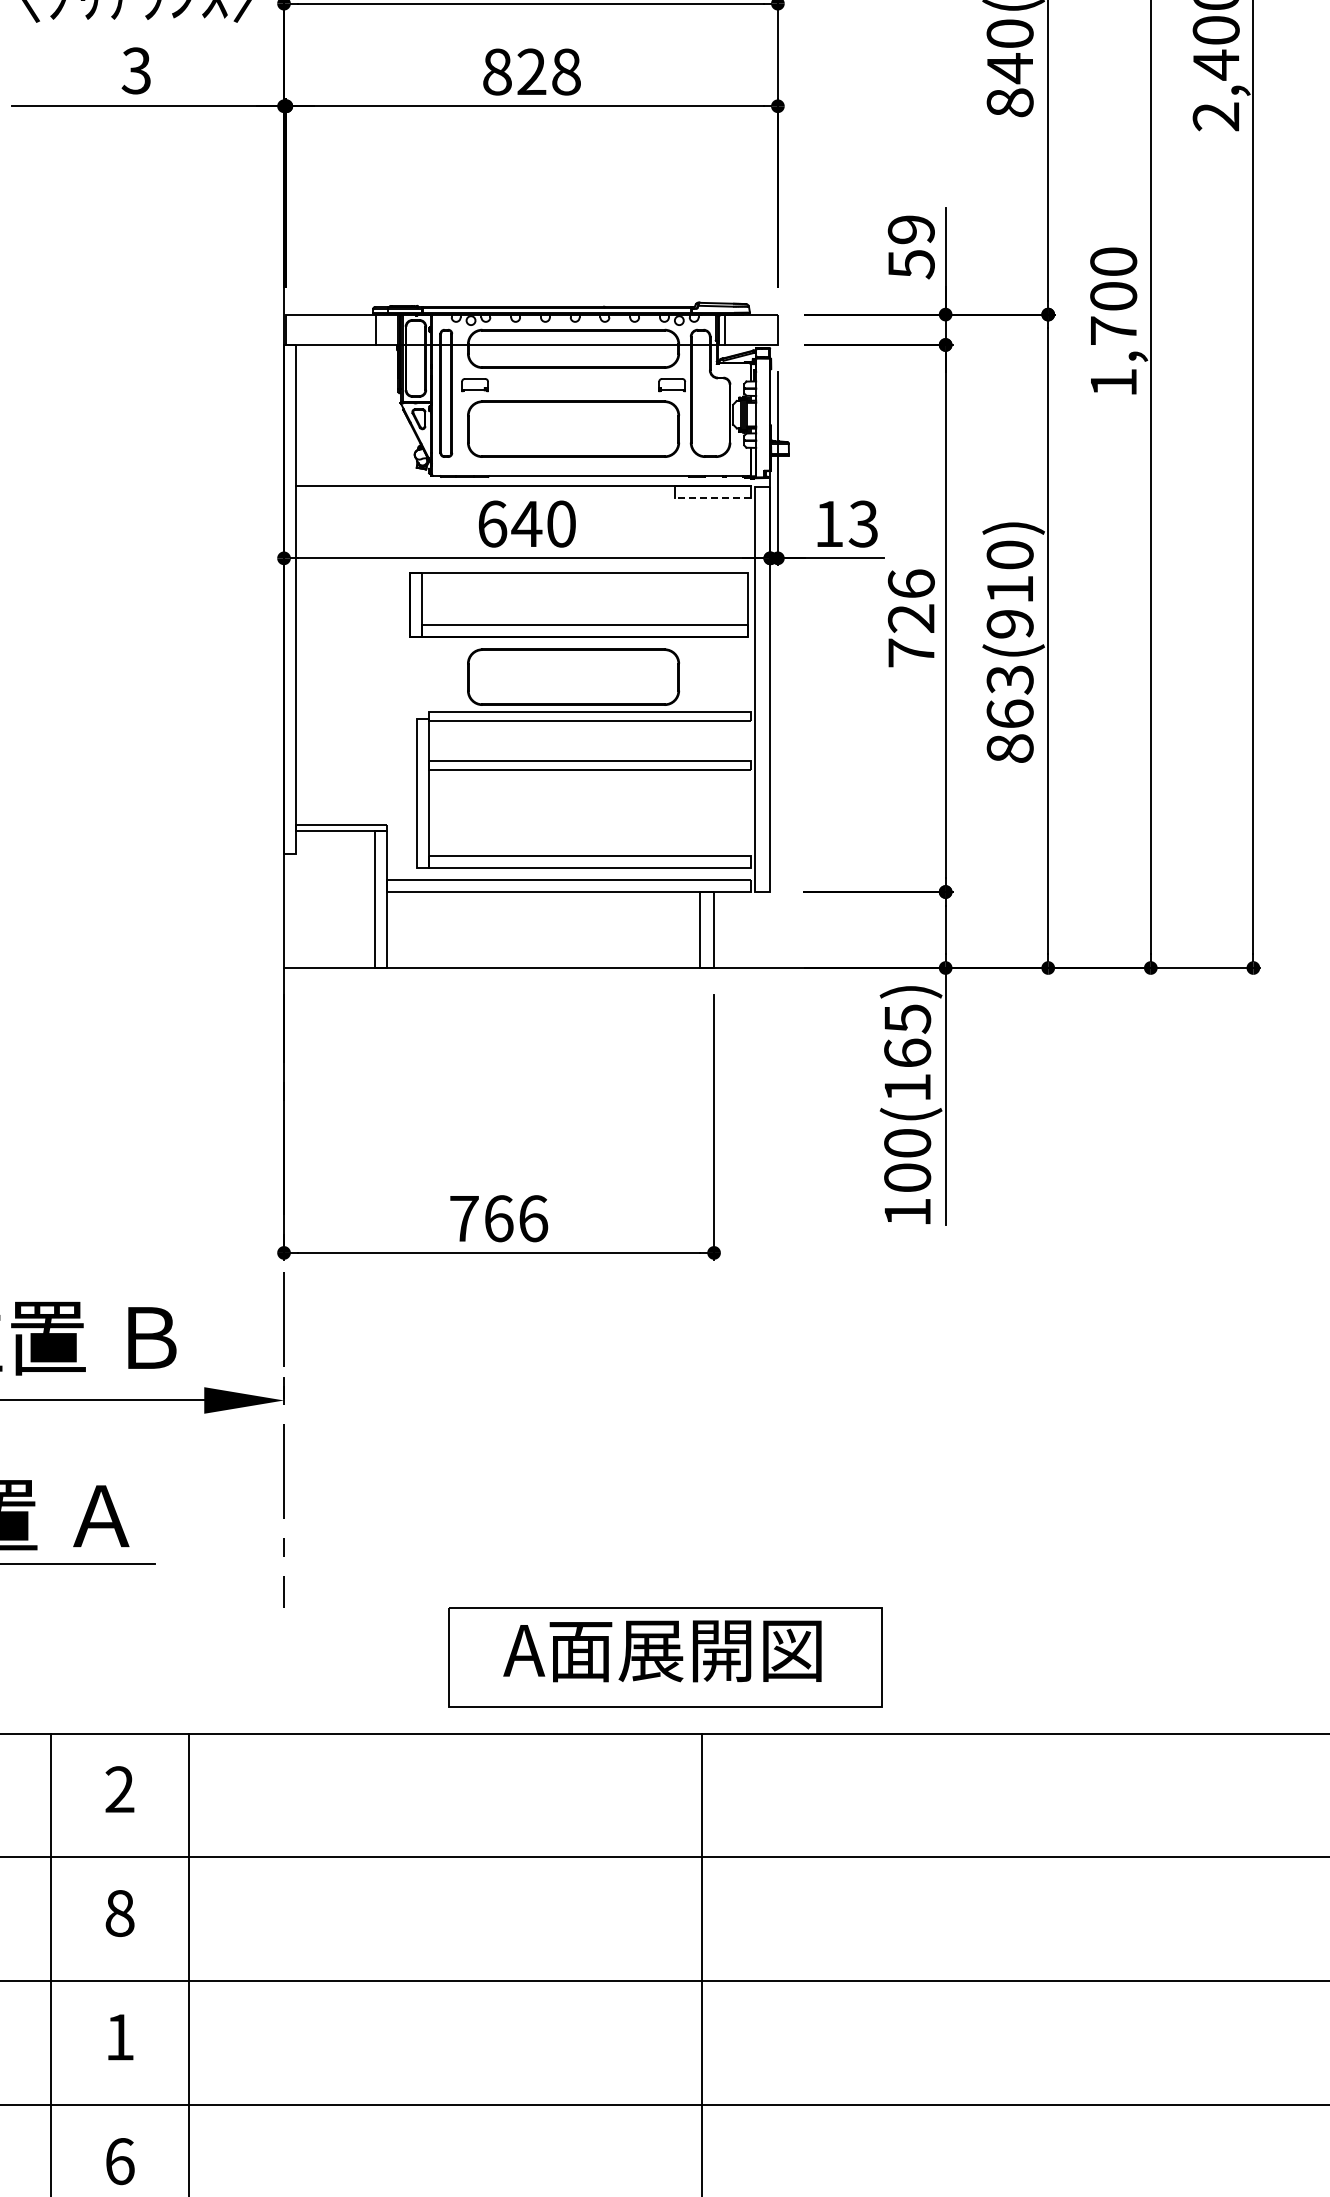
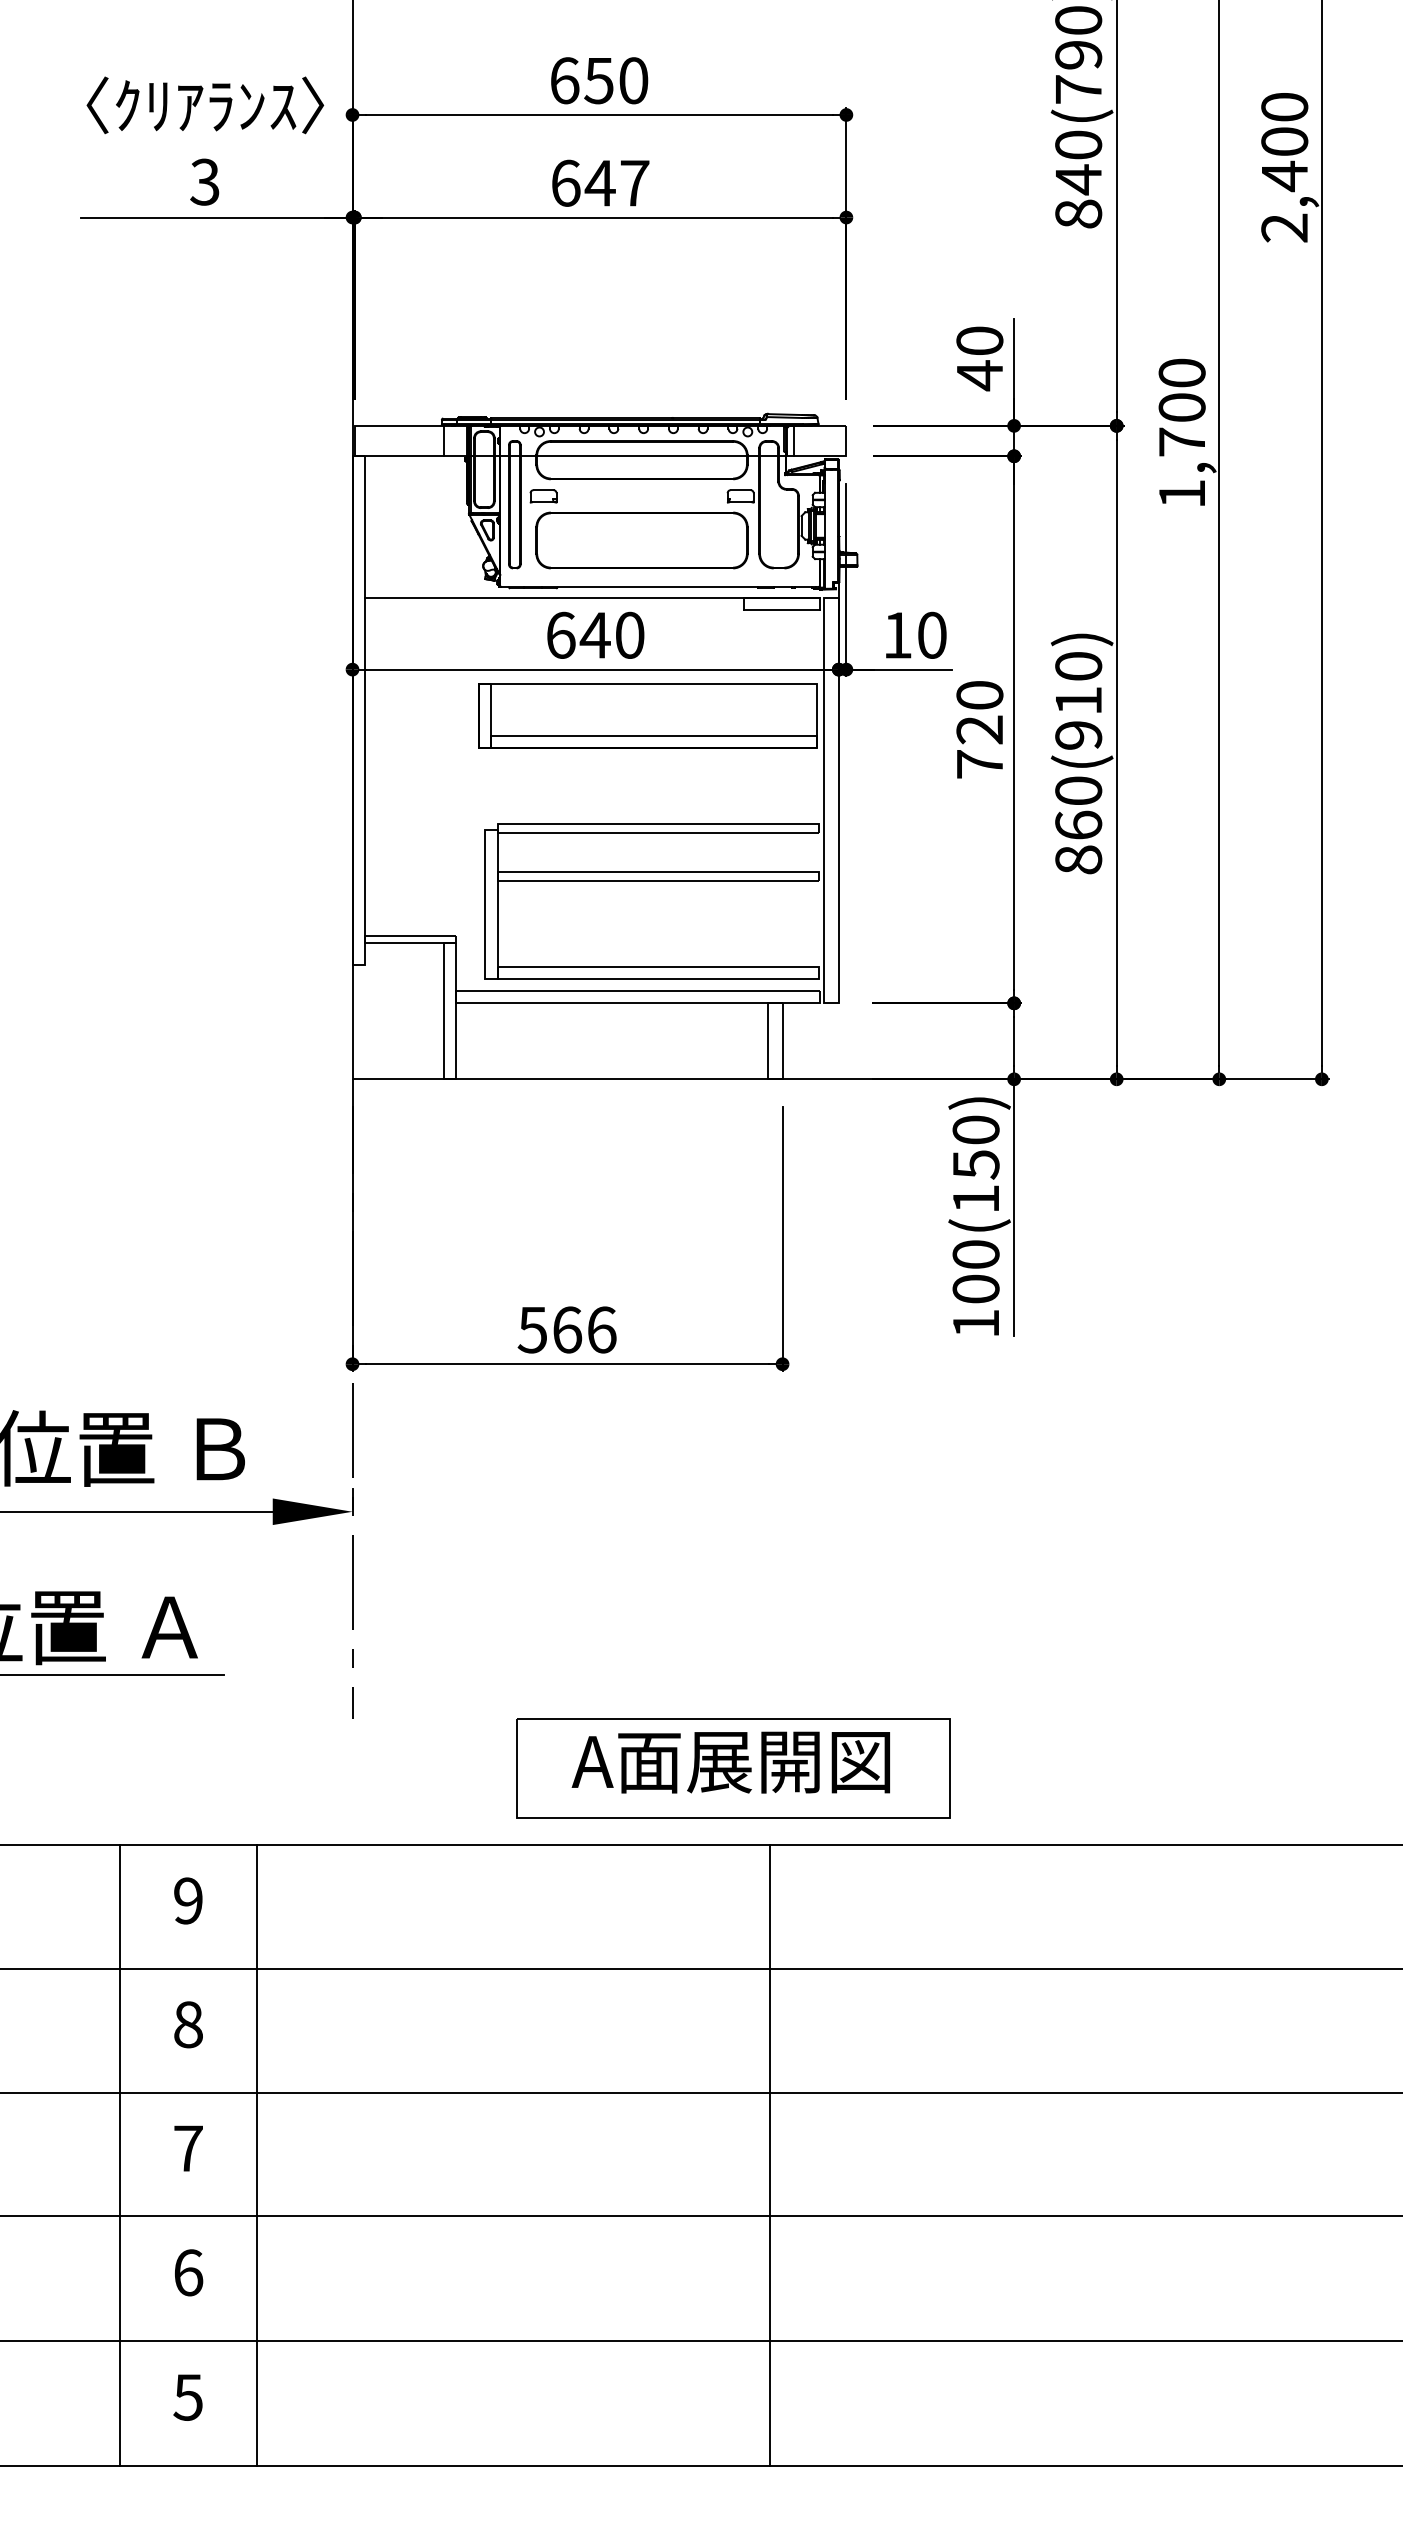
text: (532, 71) -> (600, 182), 828 -> 647
text: (911, 247) -> (979, 358), 59 -> 40
line: (713, 498) -> (781, 609), dashed -> solid
text: (863, 523) -> (931, 634), 13 -> 10
text: (911, 583) -> (979, 694), 726 -> 720
part: (573, 677) -> (641, 788), removed
text: (1010, 679) -> (1078, 790), 863(910) -> 860(910)
text: (907, 1036) -> (975, 1147), 100(165) -> 100(150)
text: (464, 1219) -> (532, 1330), 766 -> 566
text: (120, 1790) -> (188, 1901), 2 -> 9
text: (120, 2037) -> (188, 2148), 1 -> 7

